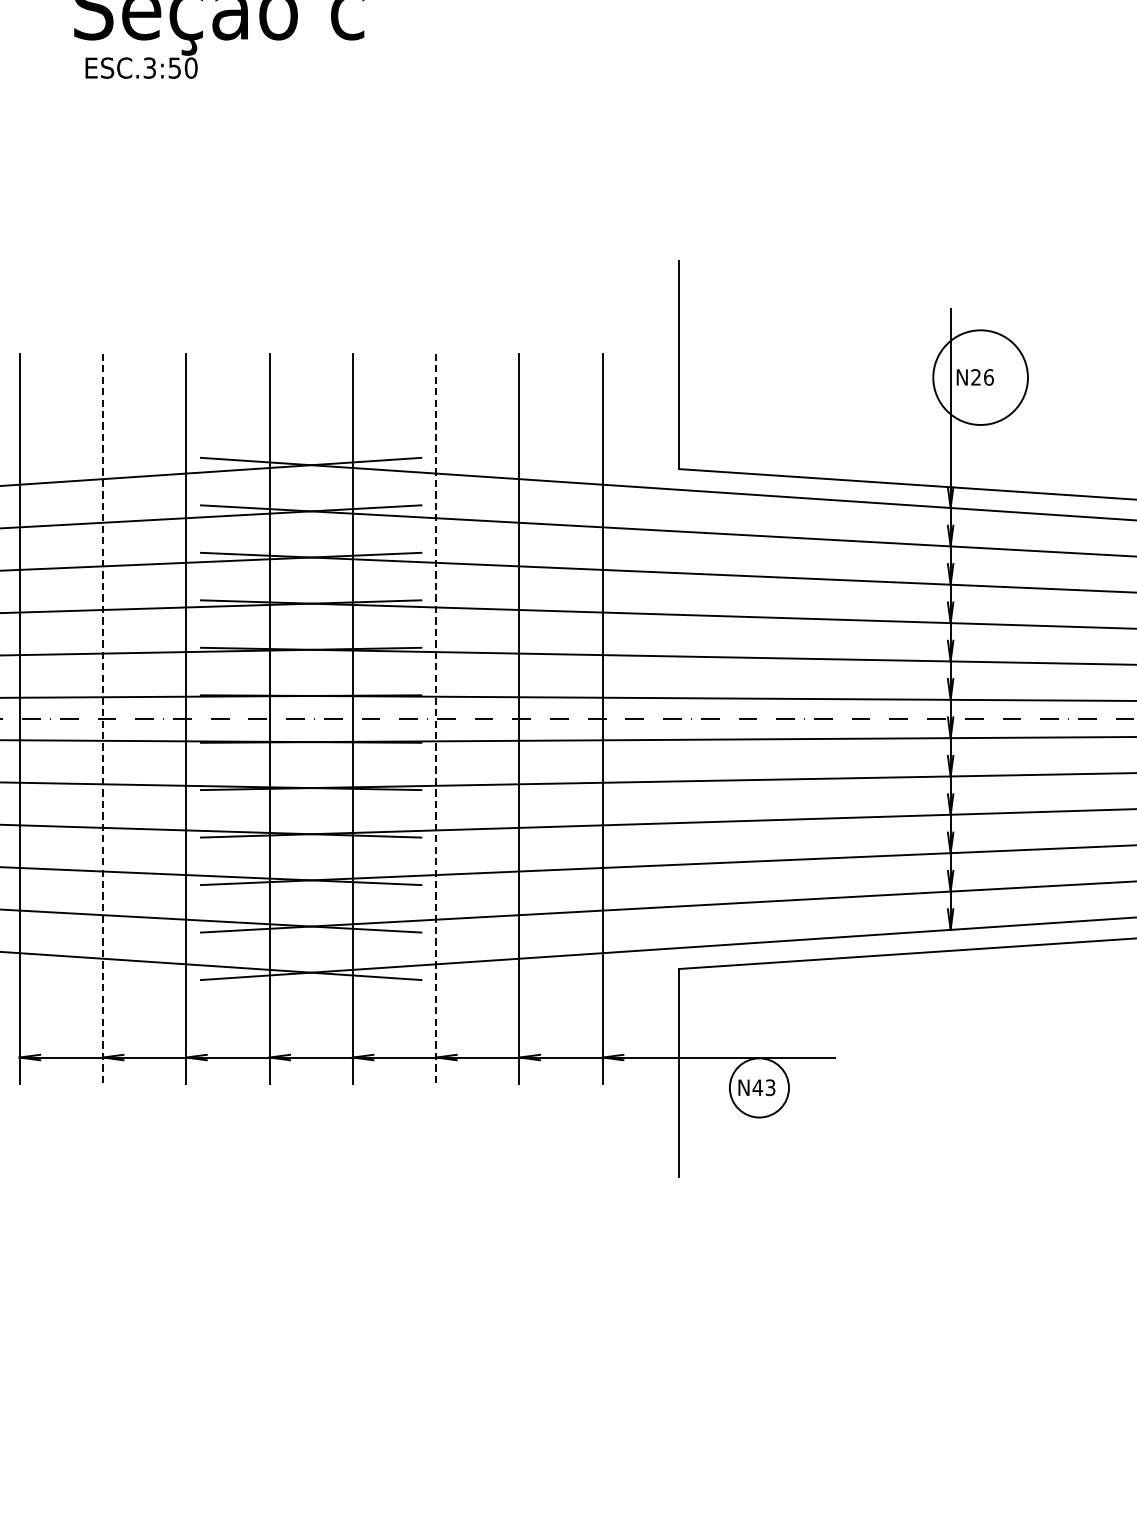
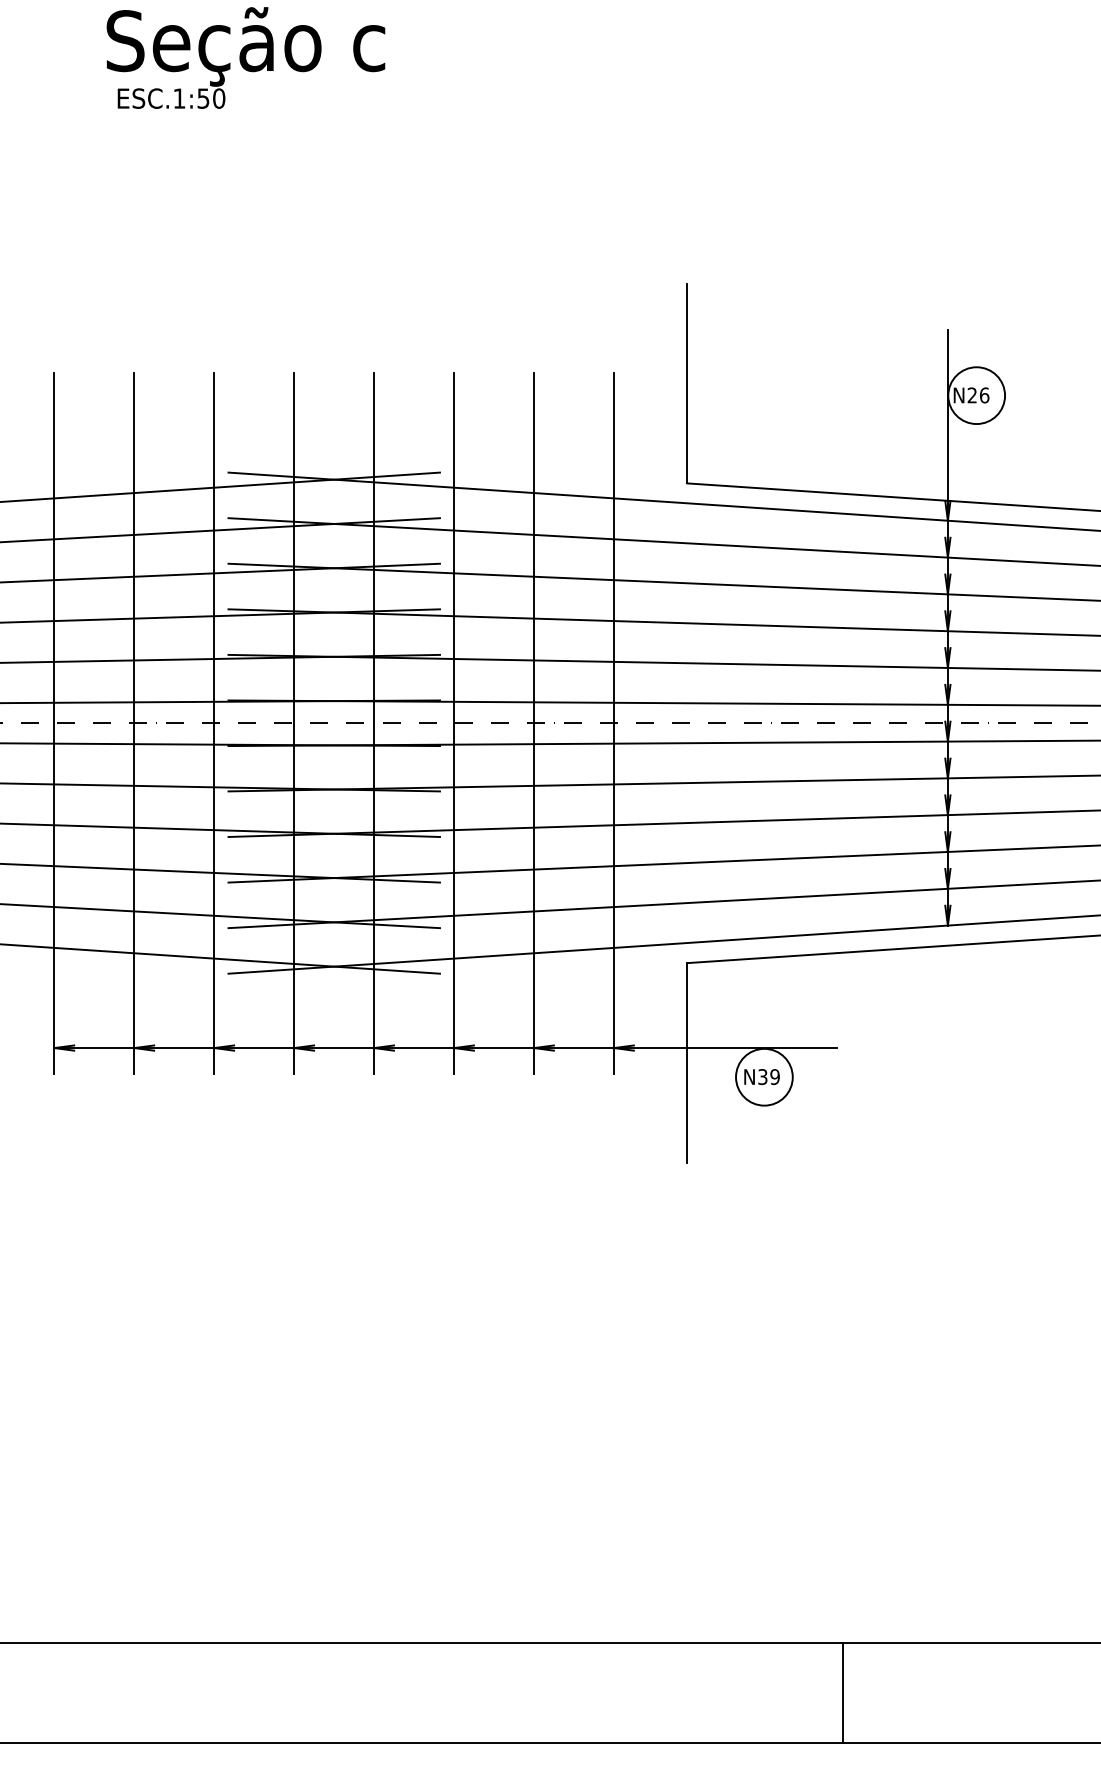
text: (149, 67) -> (179, 98), ESC.3:50 -> ESC.1:50
circle: (980, 377) -> (976, 395), size x0.62
line: (103, 719) -> (134, 723), dashed -> solid
line: (436, 719) -> (454, 723), dashed -> solid
text: (763, 1088) -> (768, 1077), N43 -> N39

